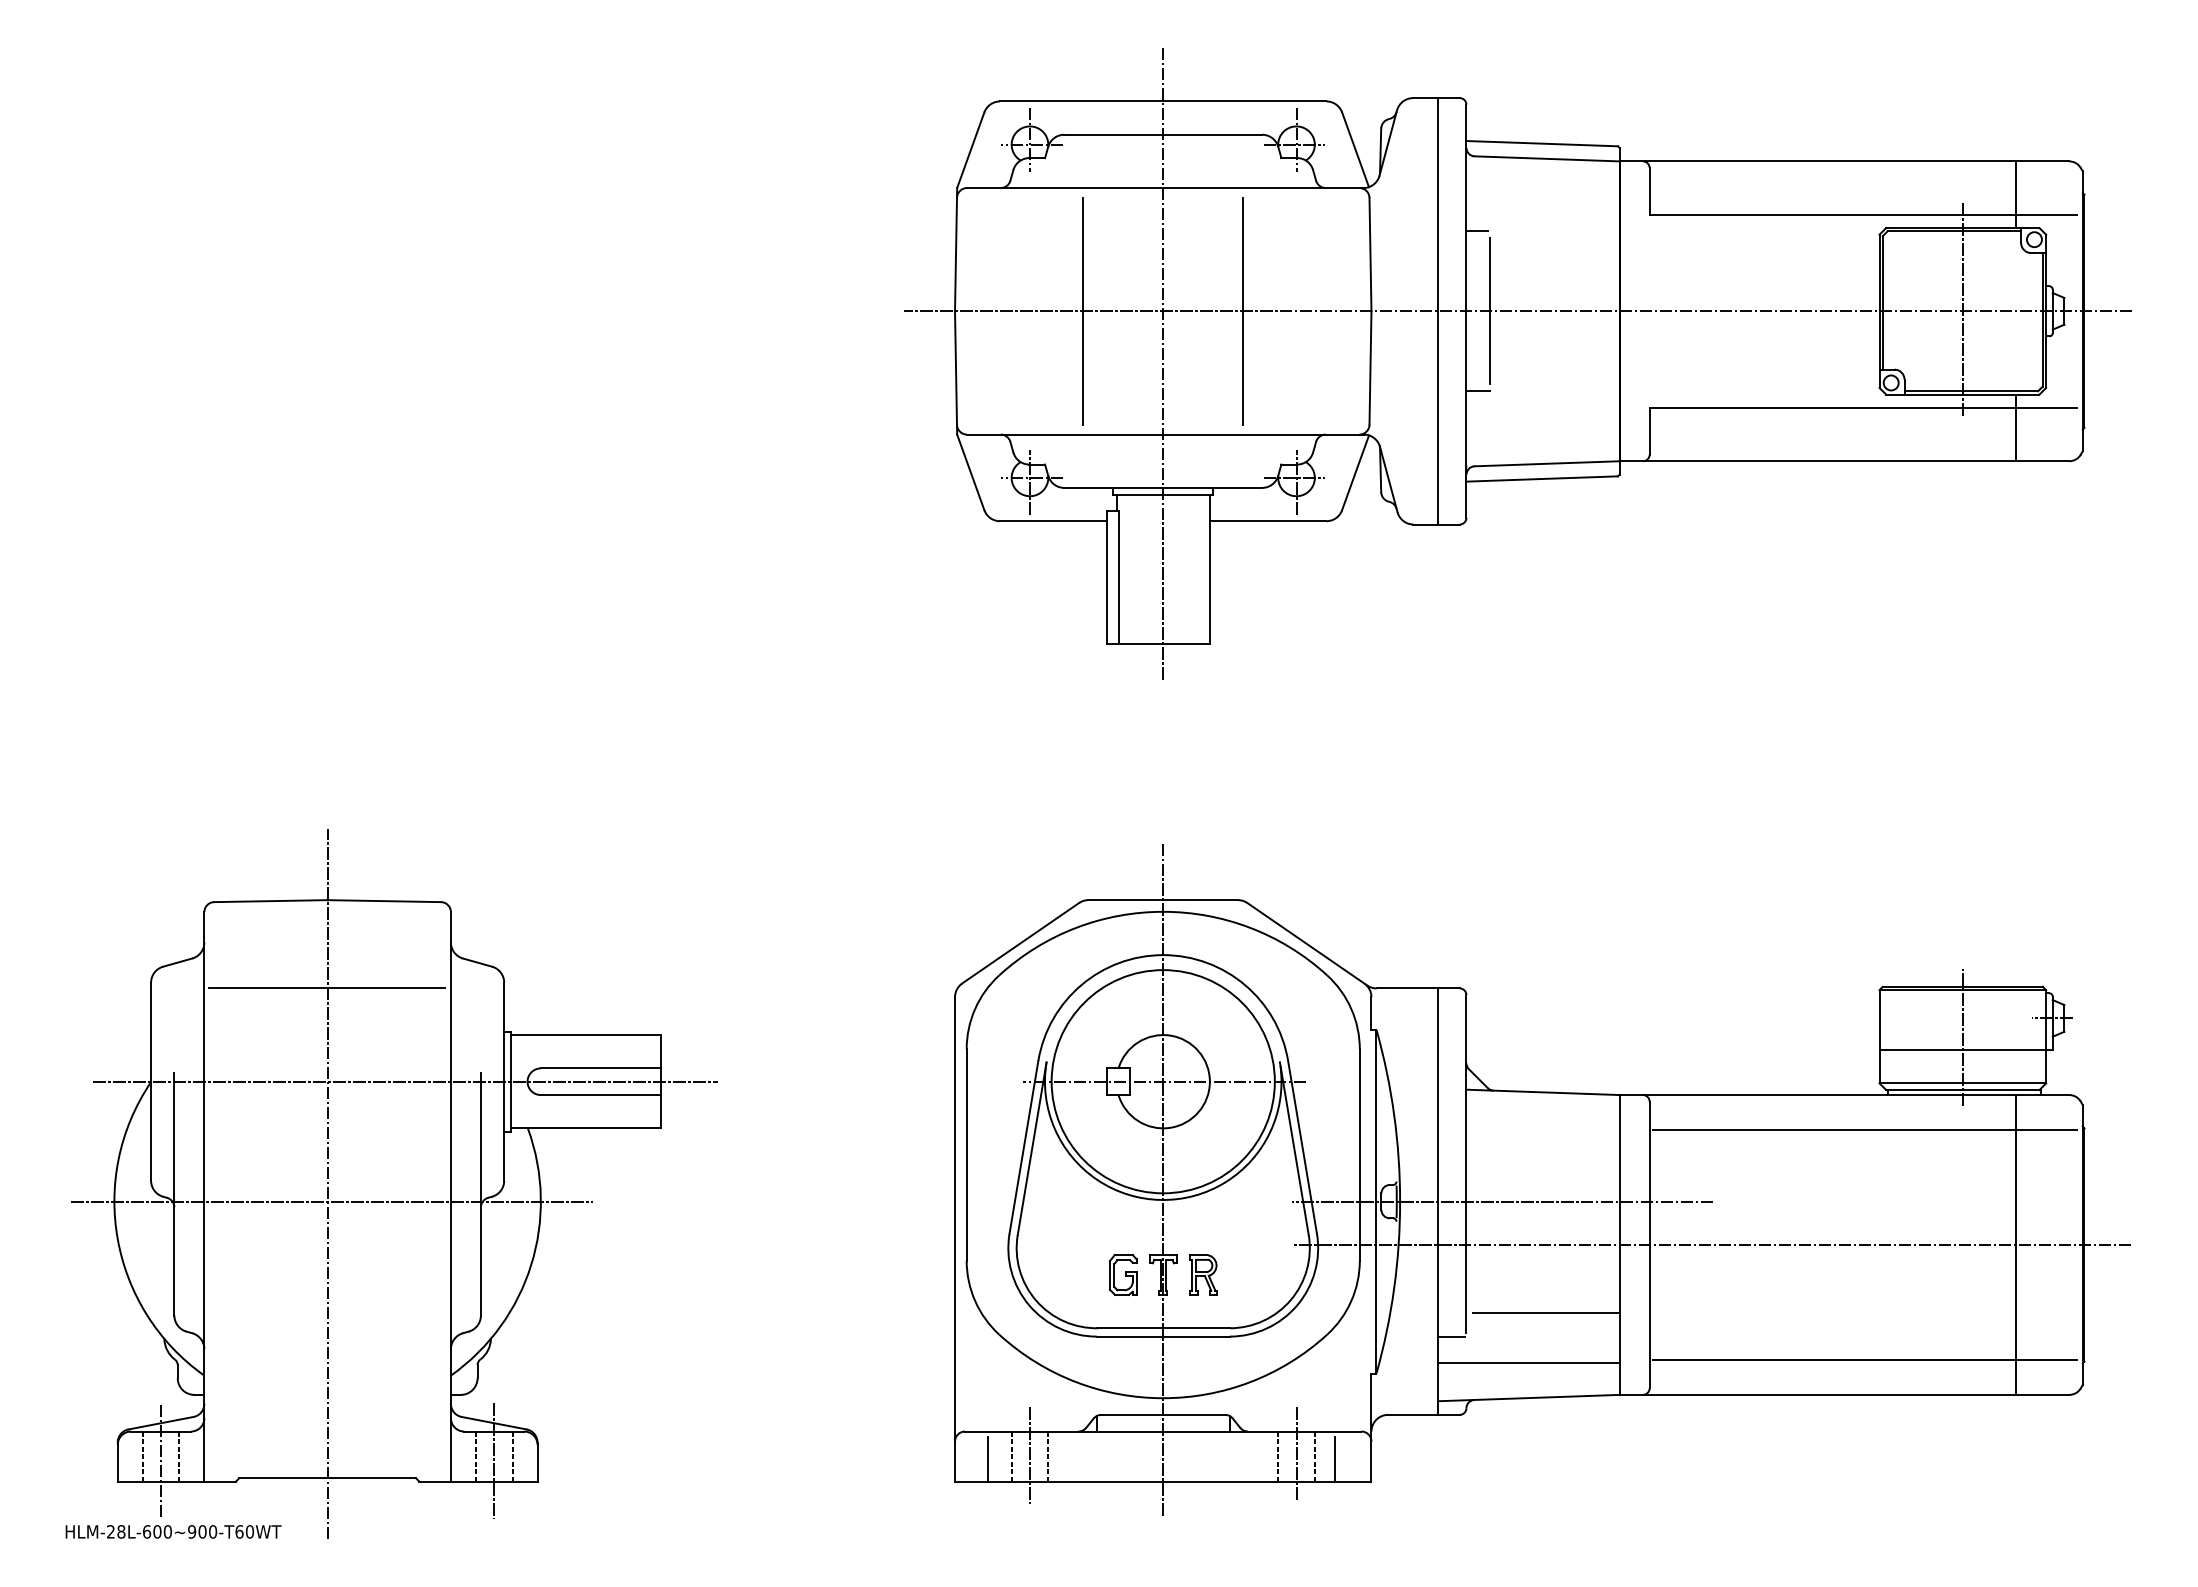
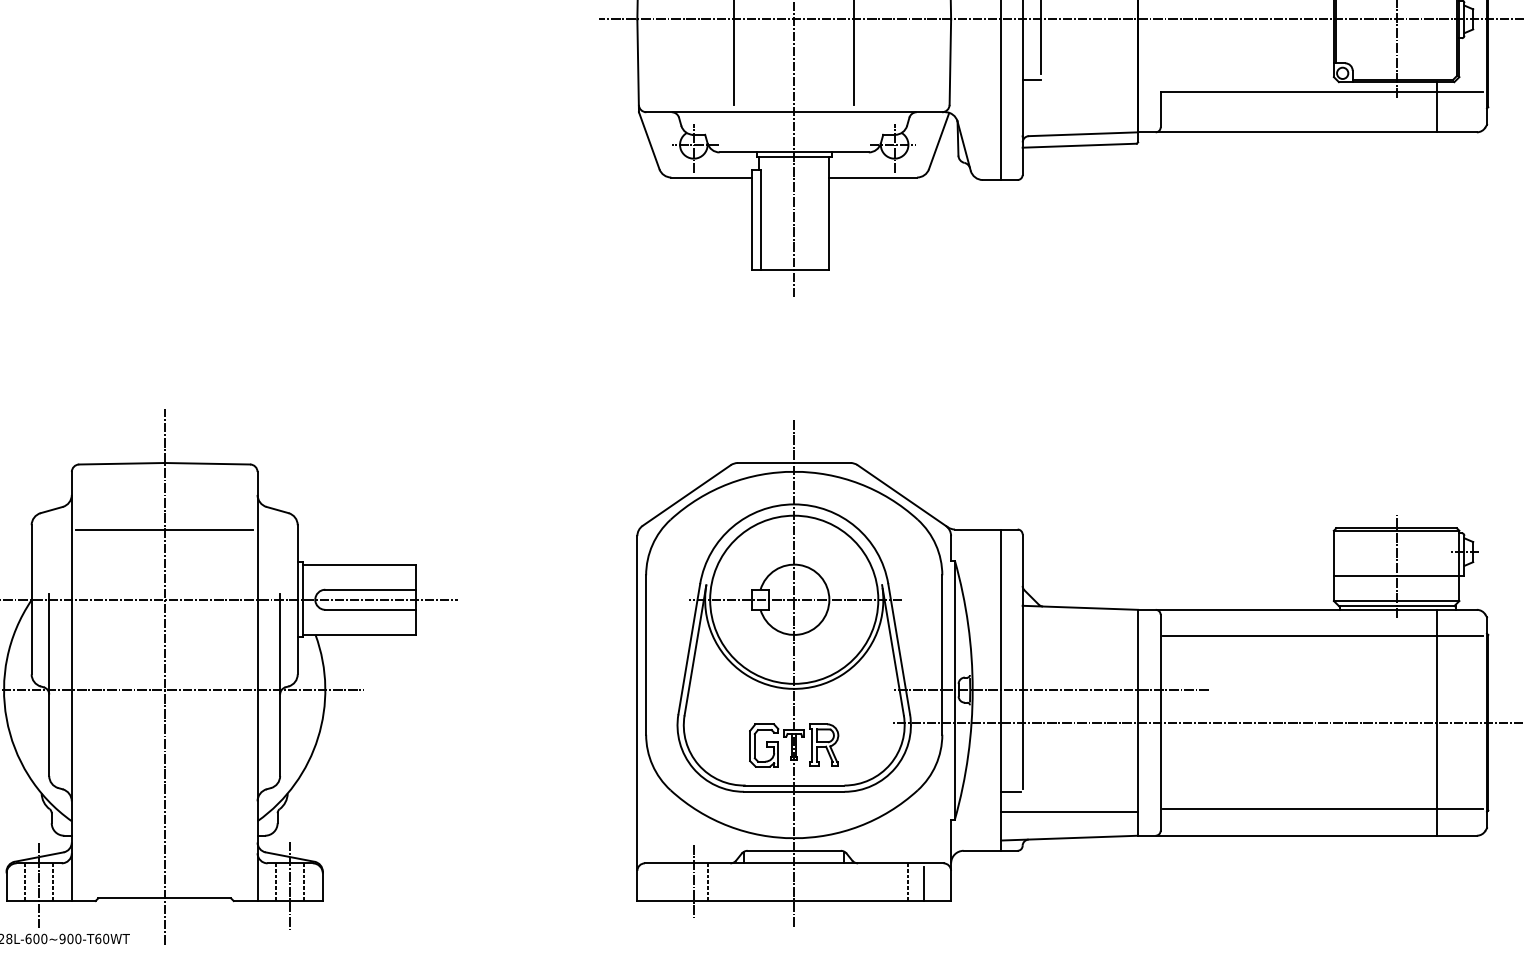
part: (1122, 1274) -> (763, 745), size x1.4
part: (1203, 1274) -> (824, 745), size x1.4
line: (1546, 1313) -> (1082, 774), removed
line: (1296, 1453) -> (894, 879), removed
line: (1011, 1456) -> (679, 882), removed
line: (1278, 1456) -> (881, 882), removed
line: (988, 1458) -> (662, 883), removed

